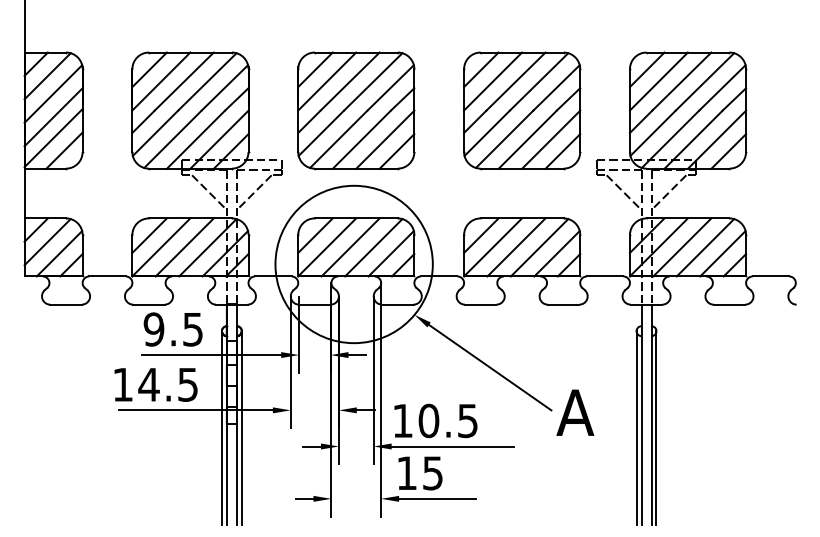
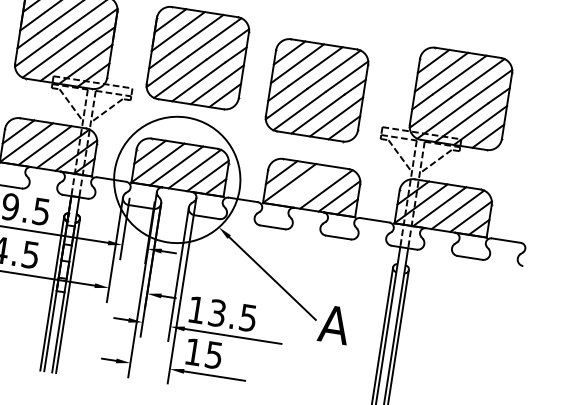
part: (522, 110) -> (317, 90), moved
line: (516, 247) -> (308, 186), removed
text: (428, 420) -> (217, 312), 10.5 -> 13.5

